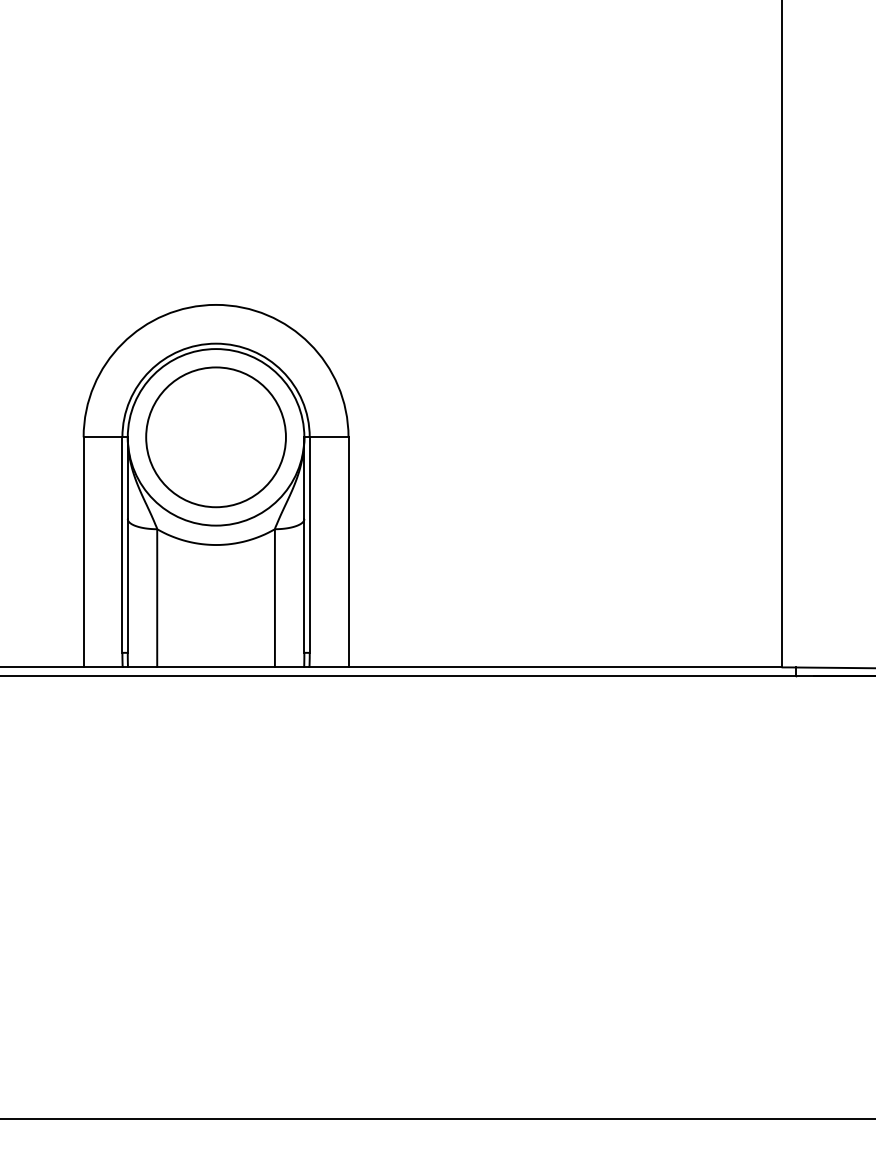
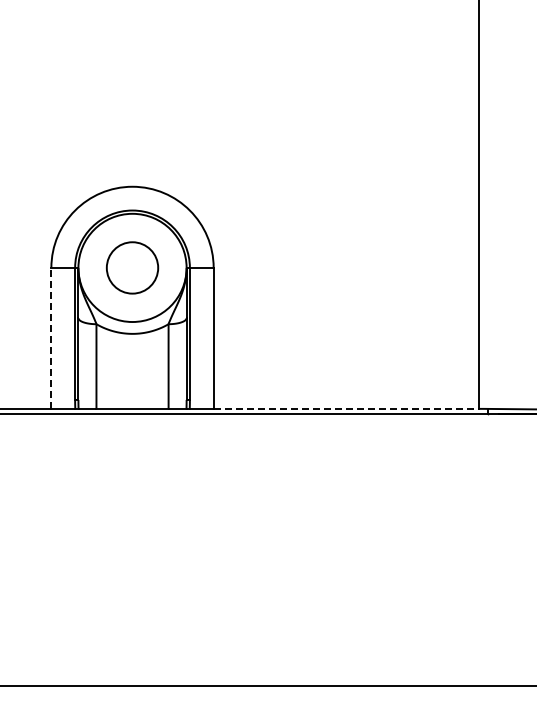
circle: (216, 436) -> (132, 267), size x0.6
line: (83, 550) -> (51, 337), solid -> dashed
line: (565, 666) -> (346, 408), solid -> dashed

